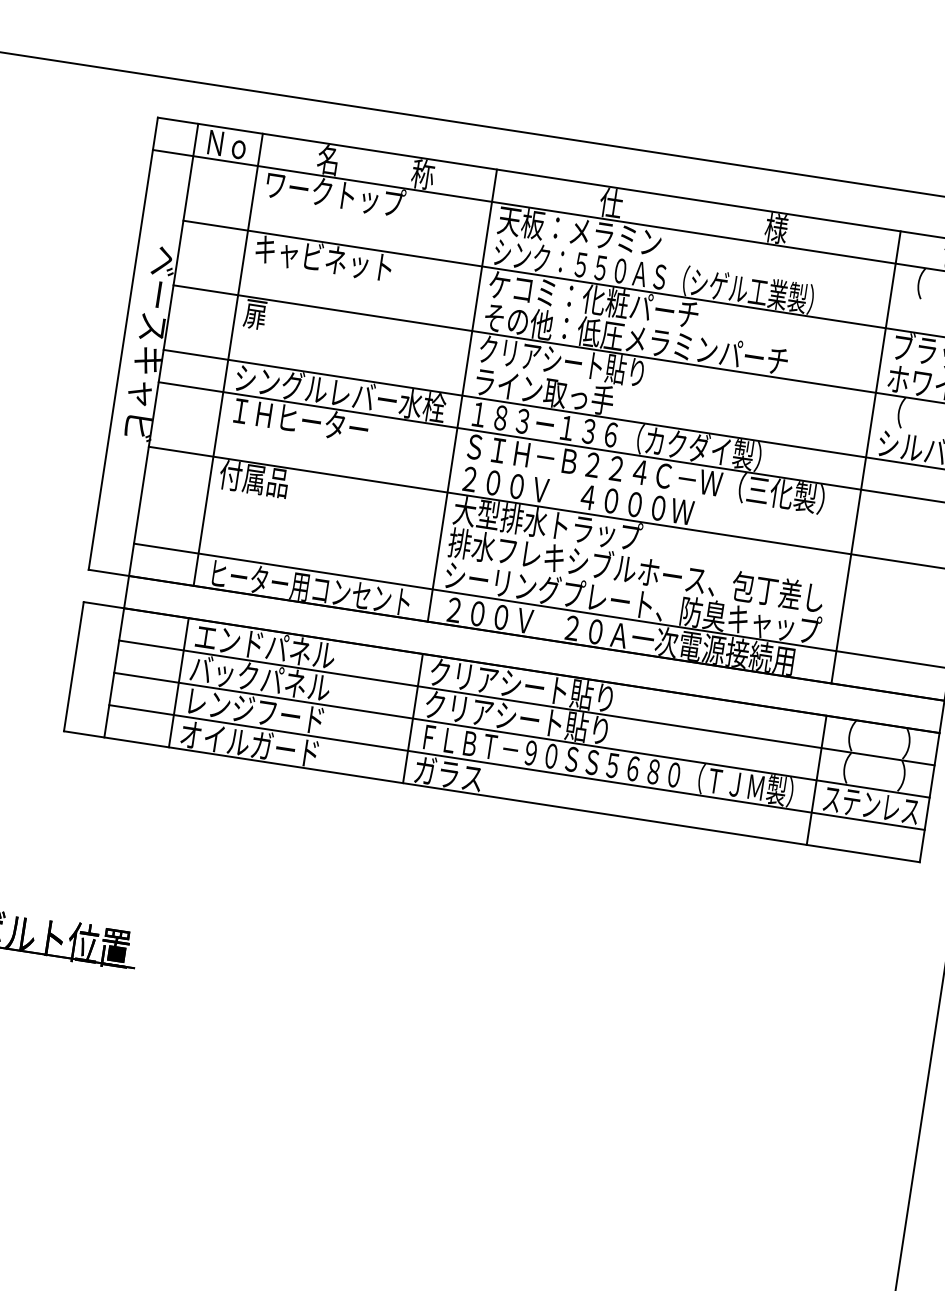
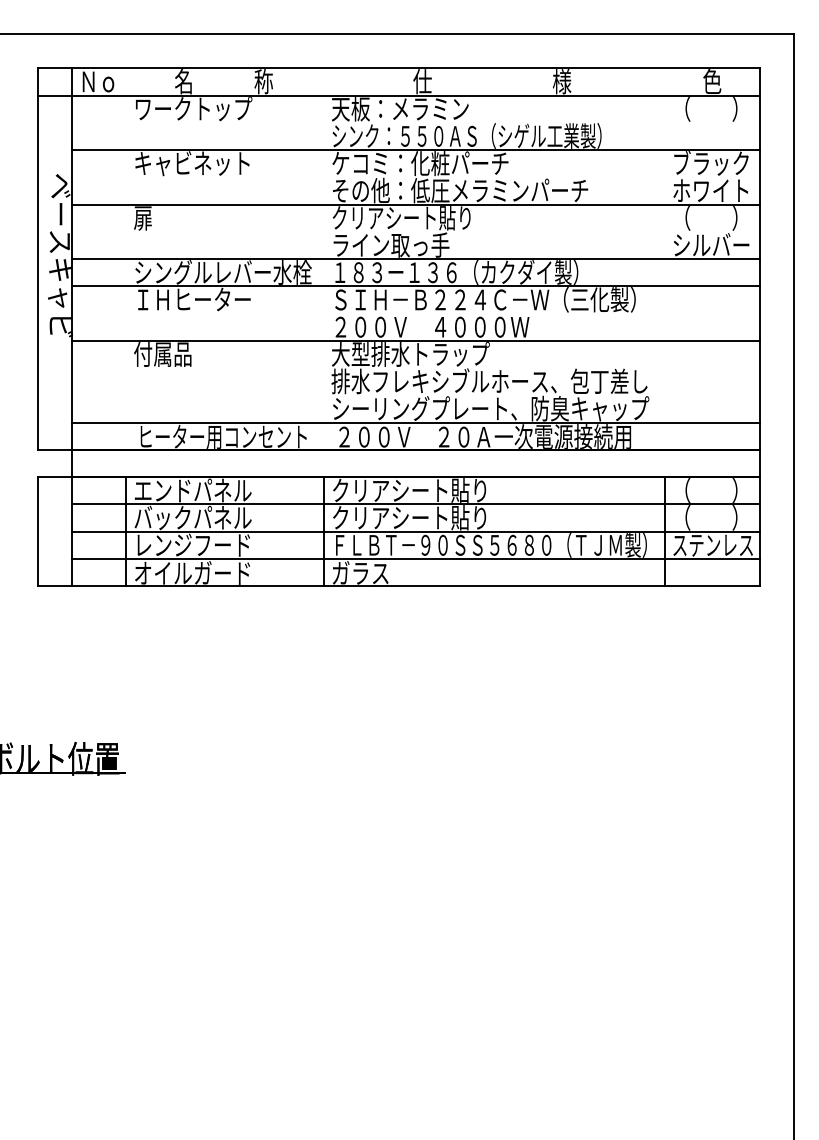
line: (228, 359) -> (126, 258), removed
line: (463, 394) -> (324, 258), removed
line: (865, 456) -> (664, 258), removed

